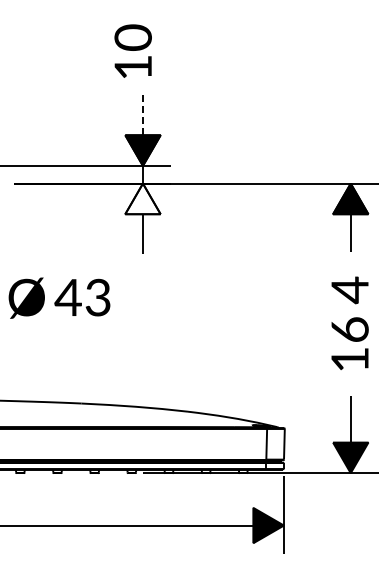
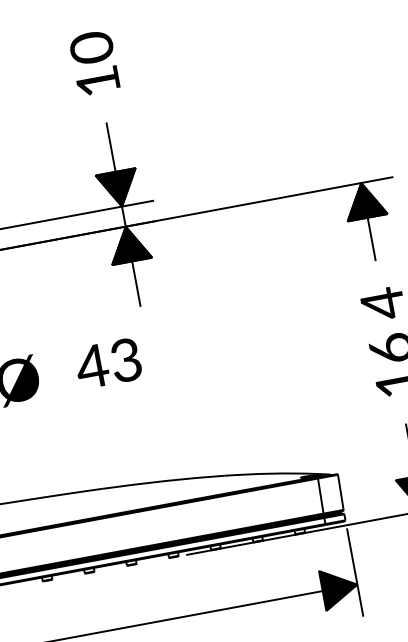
text: (132, 50) -> (93, 62), moved
line: (142, 113) -> (110, 147), dashed -> solid
fill: (142, 198) -> (128, 243), added
text: (82, 297) -> (108, 363), moved

